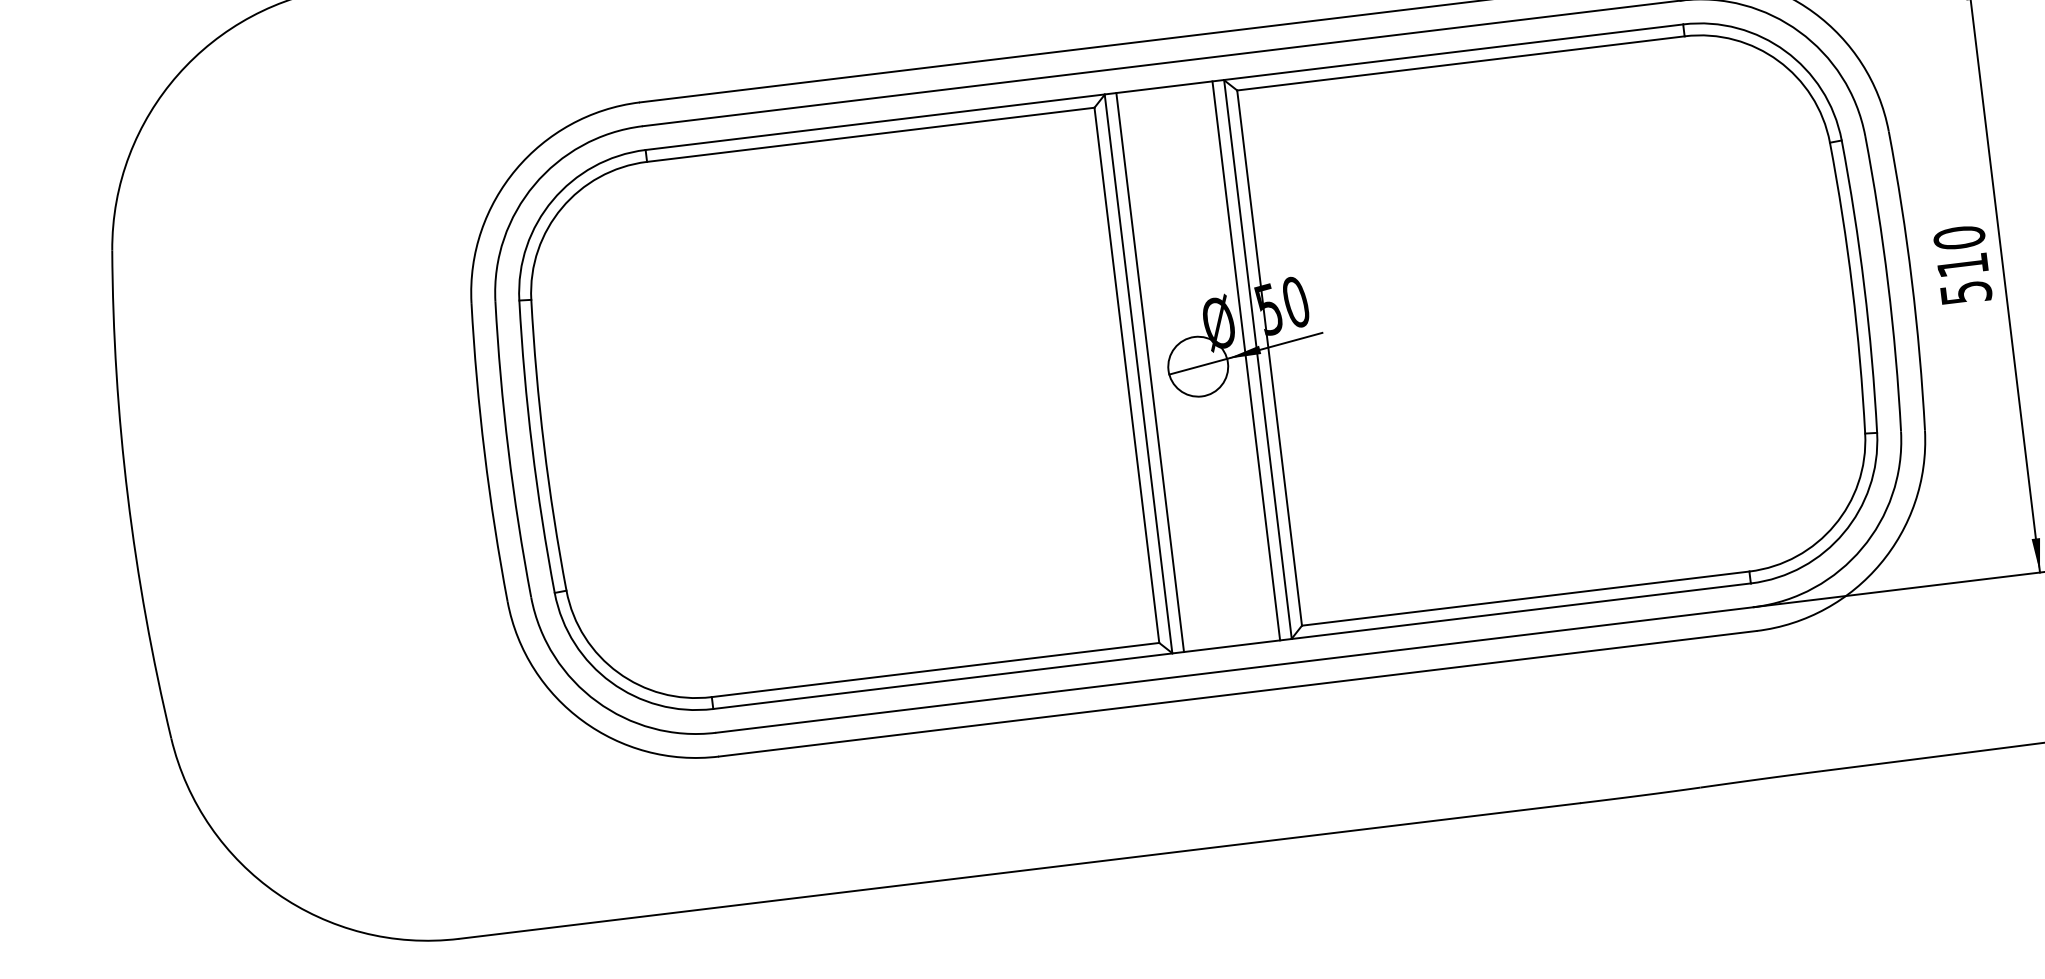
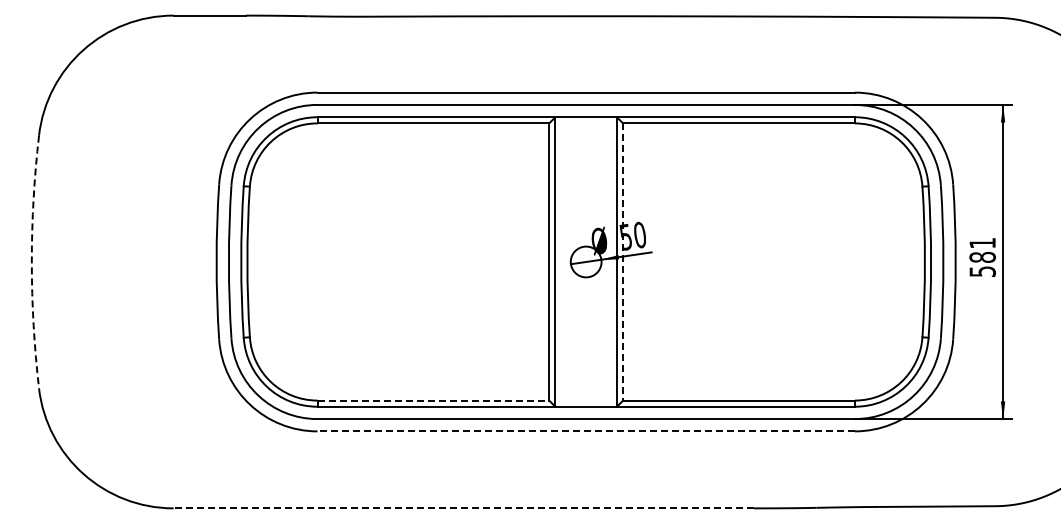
text: (1960, 249) -> (982, 249), 510 -> 581
line: (1270, 358) -> (623, 262), solid -> dashed
line: (1247, 359) -> (611, 261), removed
line: (1150, 371) -> (561, 261), removed
arc: (127, 495) -> (31, 261), solid -> dashed
line: (935, 669) -> (433, 400), solid -> dashed
line: (1238, 693) -> (586, 431), solid -> dashed
line: (1018, 871) -> (463, 508), solid -> dashed

